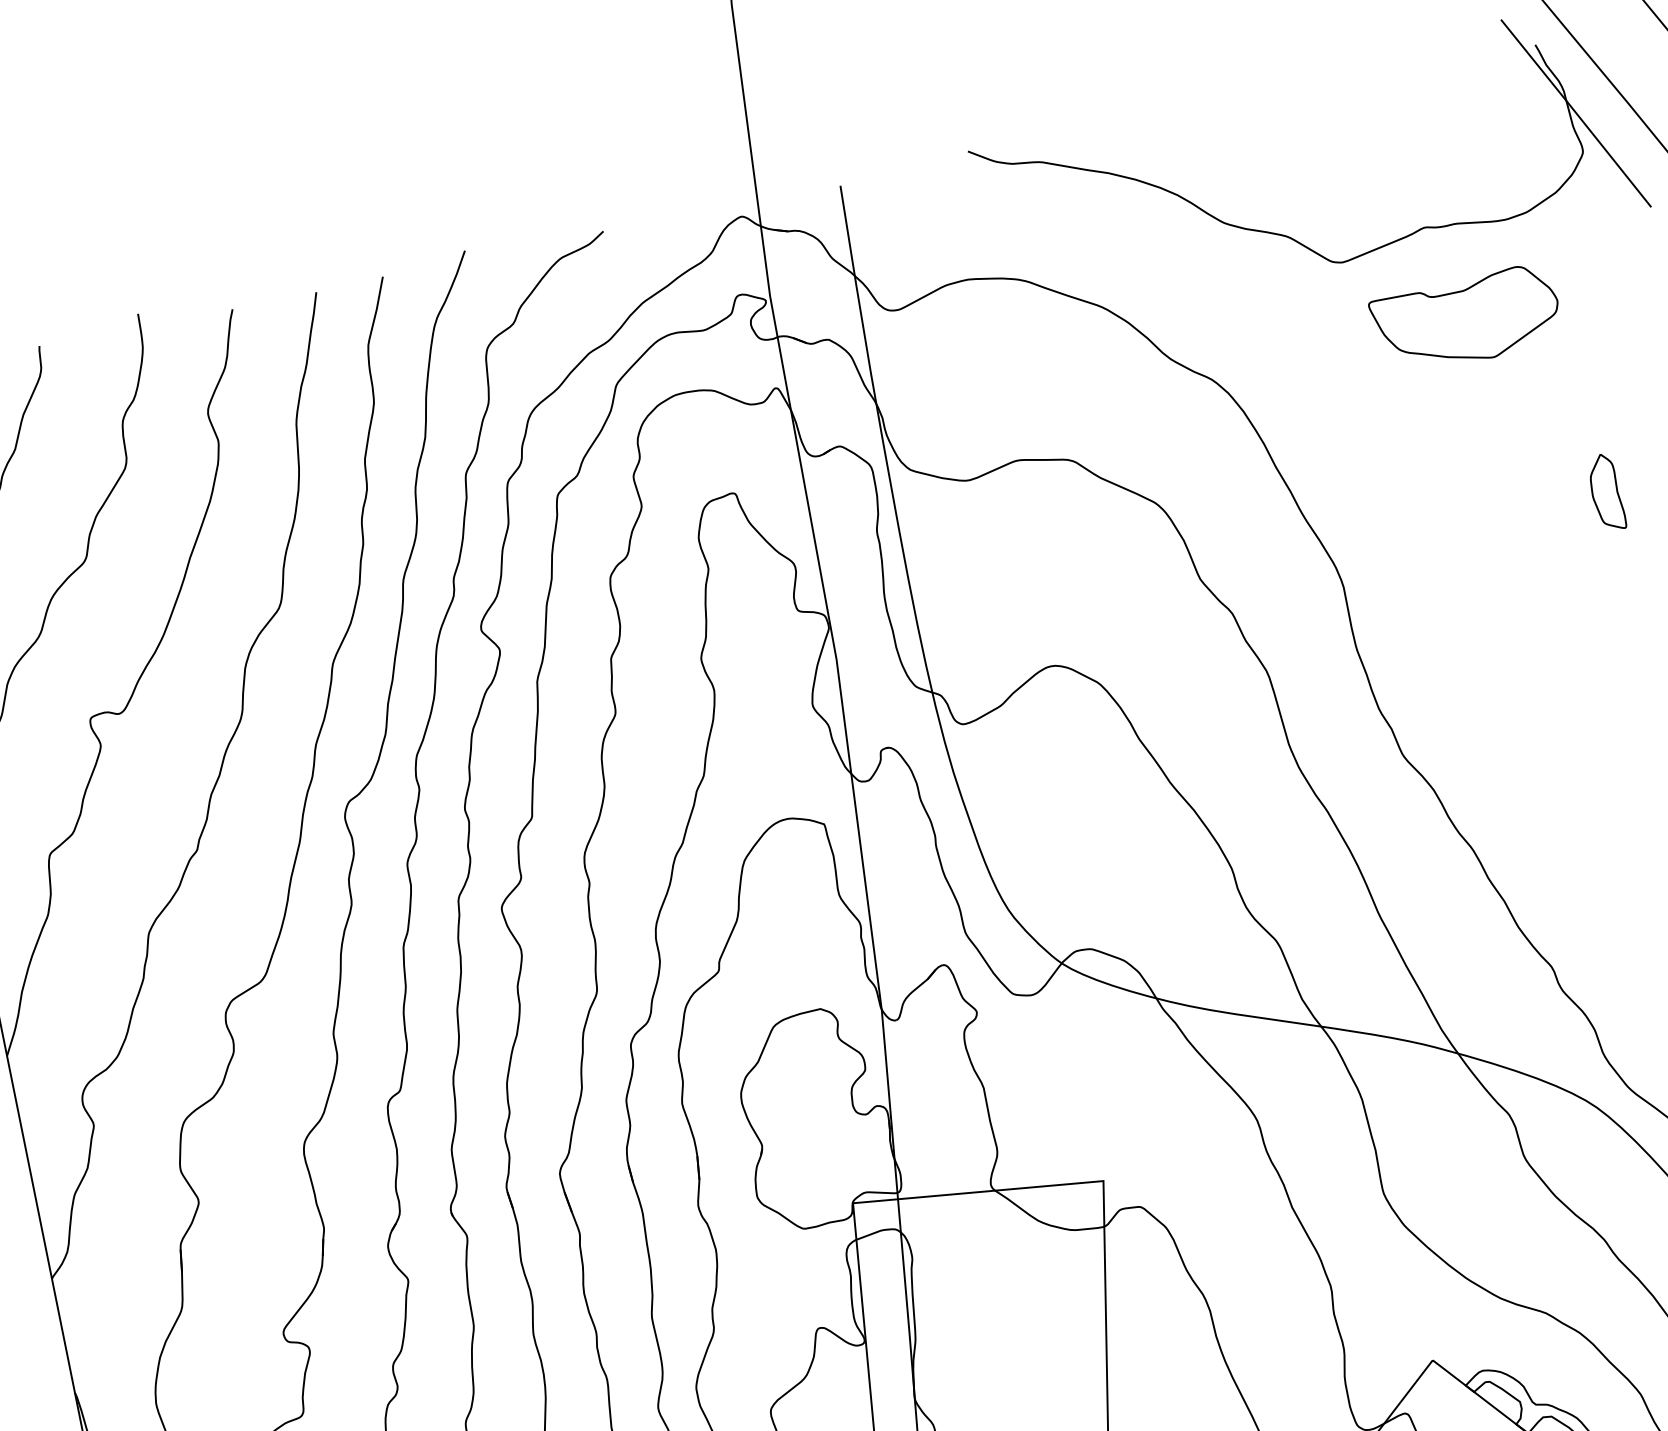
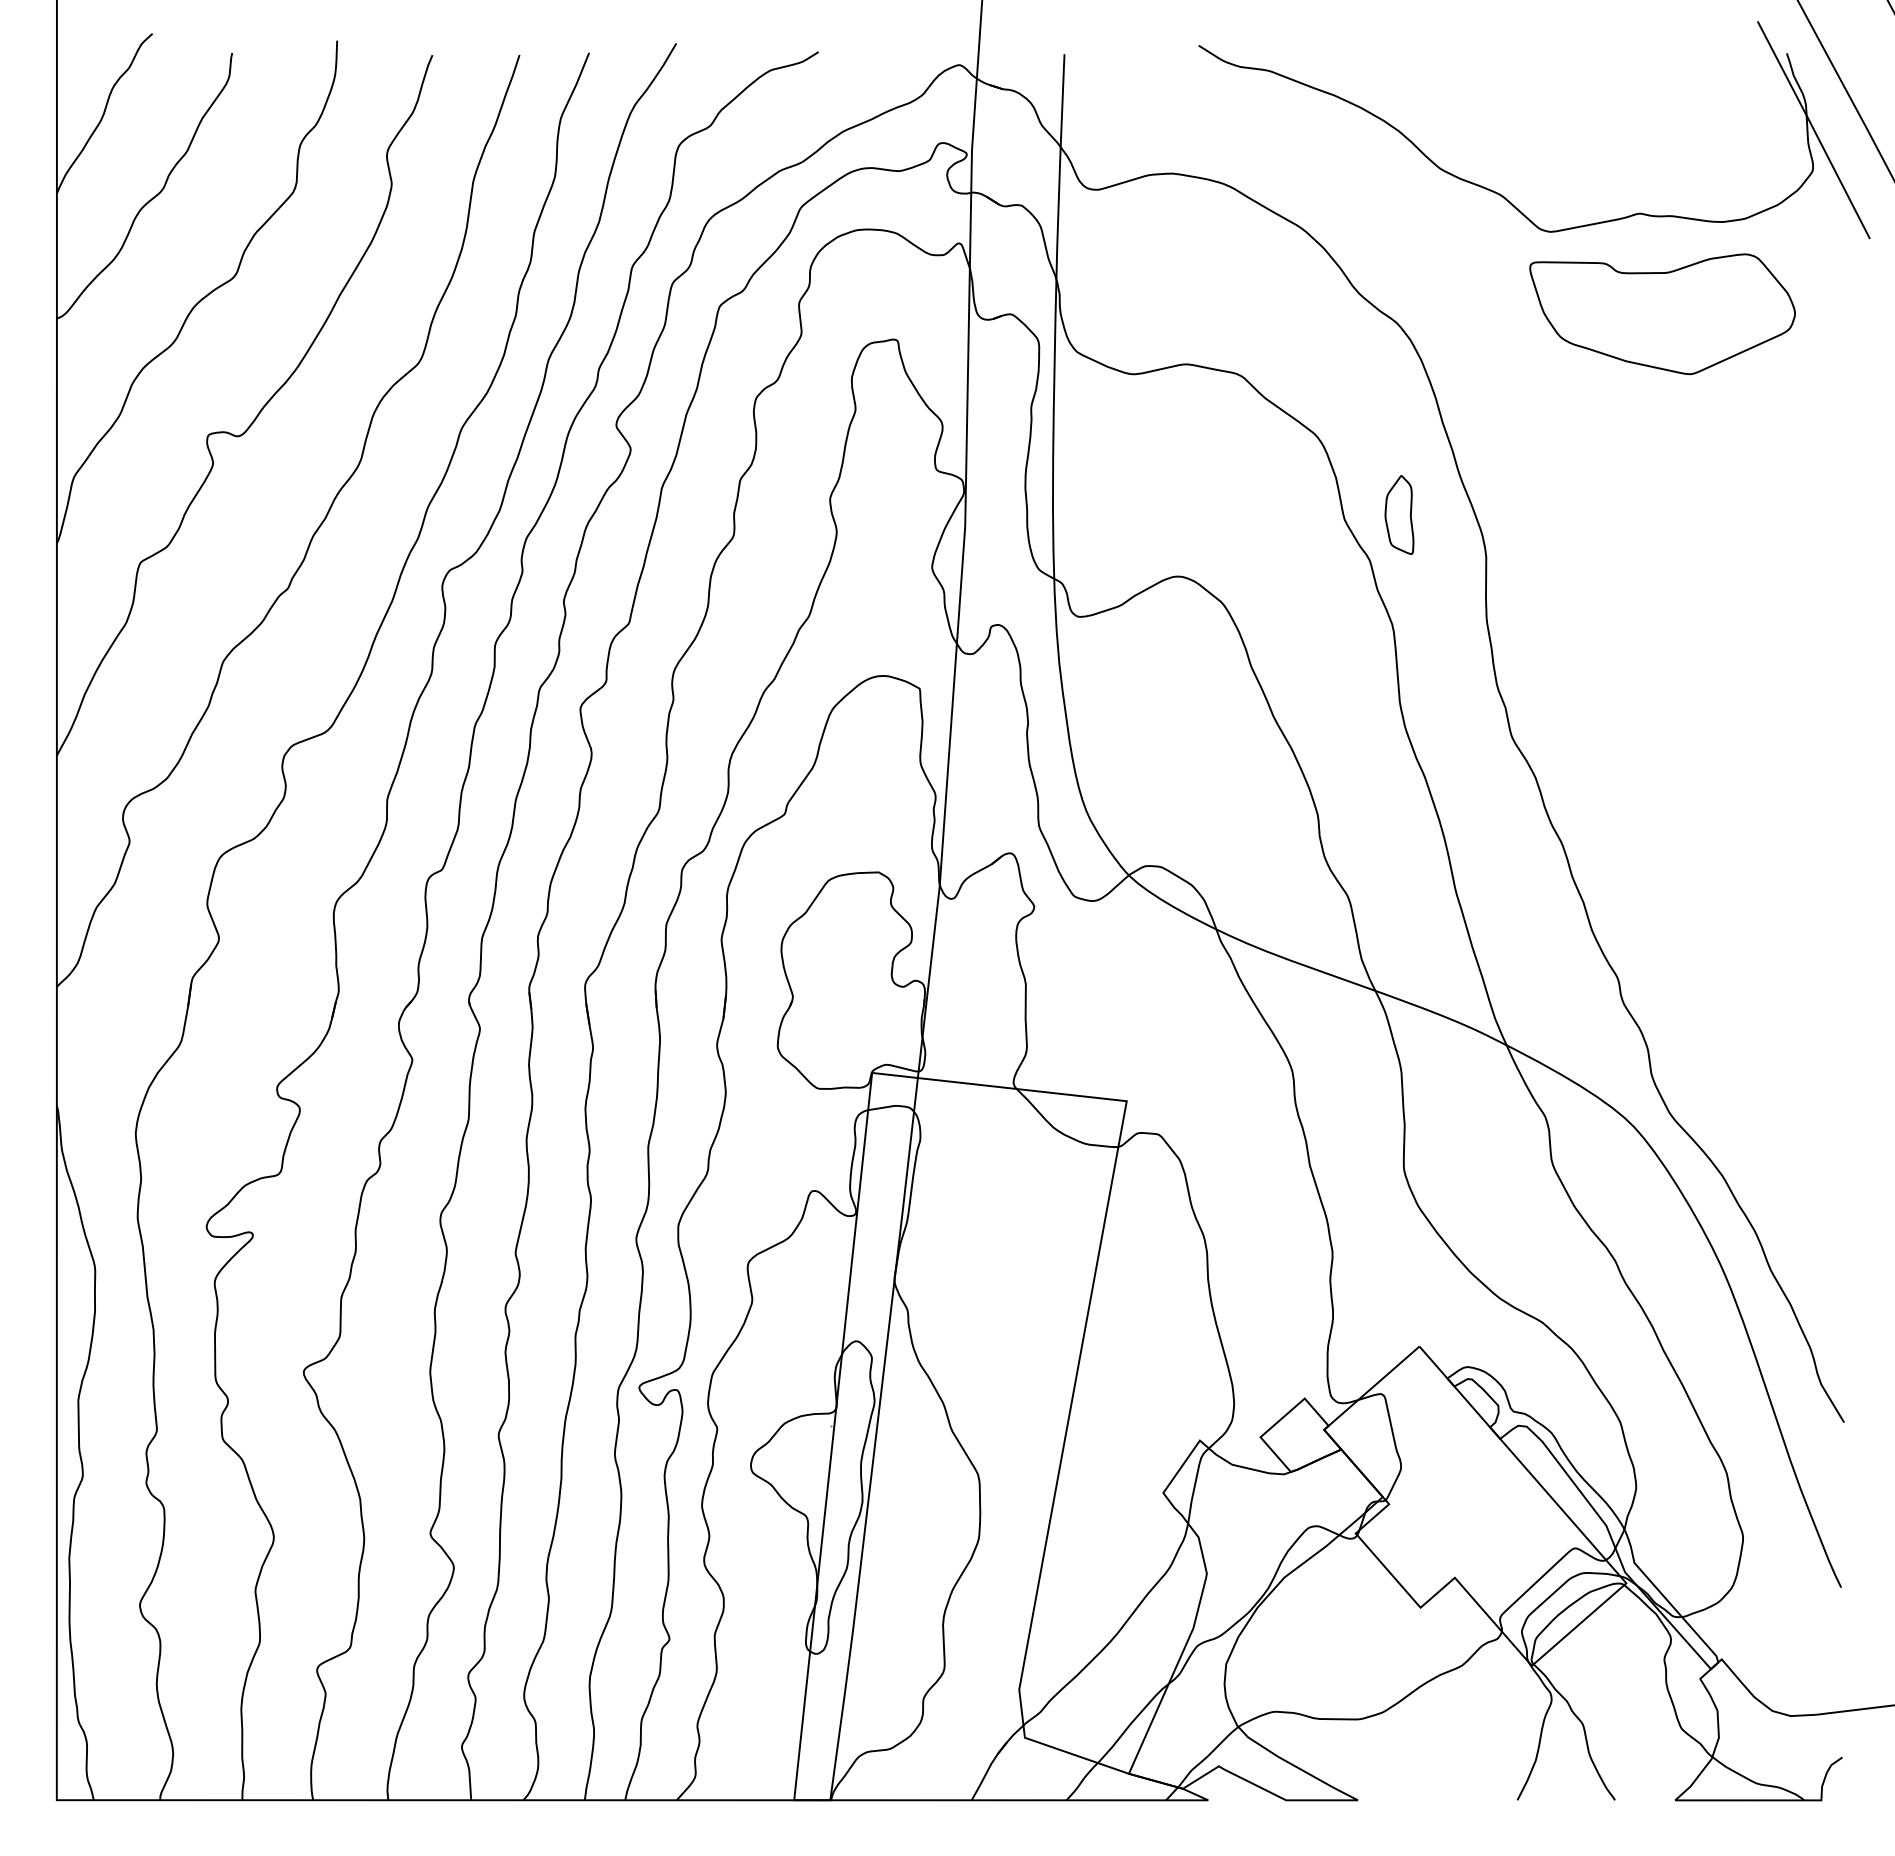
part: (1466, 319) -> (1662, 313), size x1.4
part: (1606, 492) -> (1399, 514), moved

